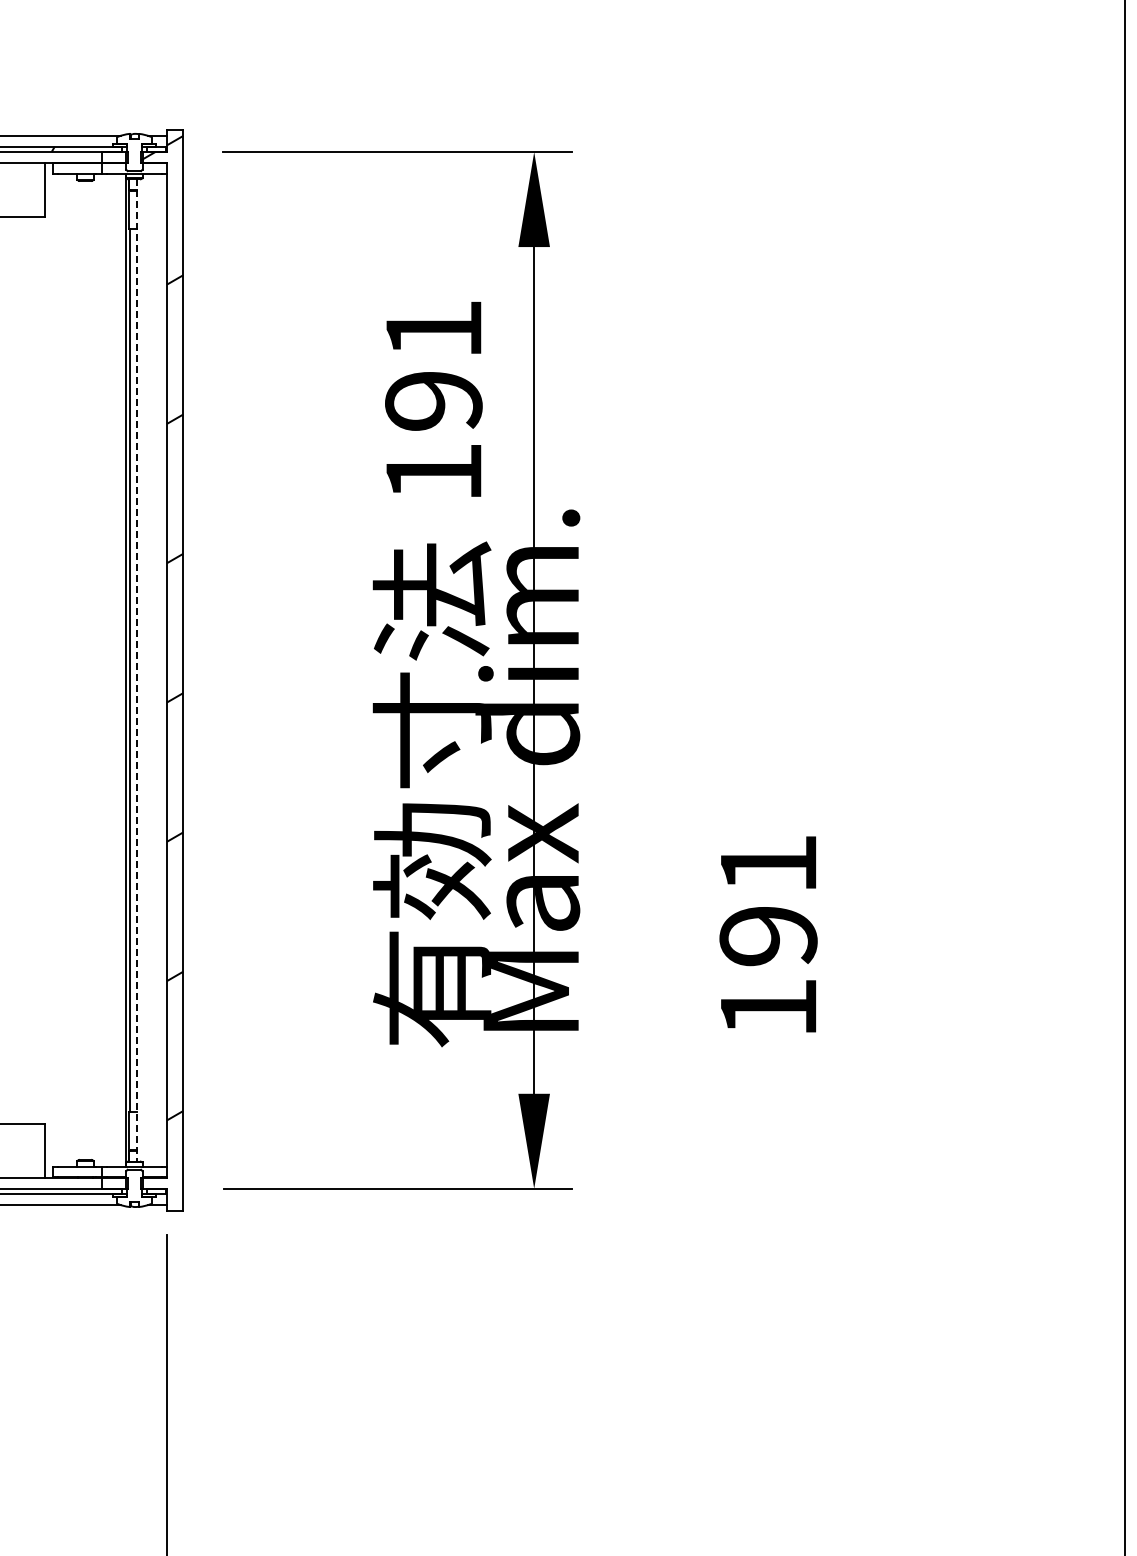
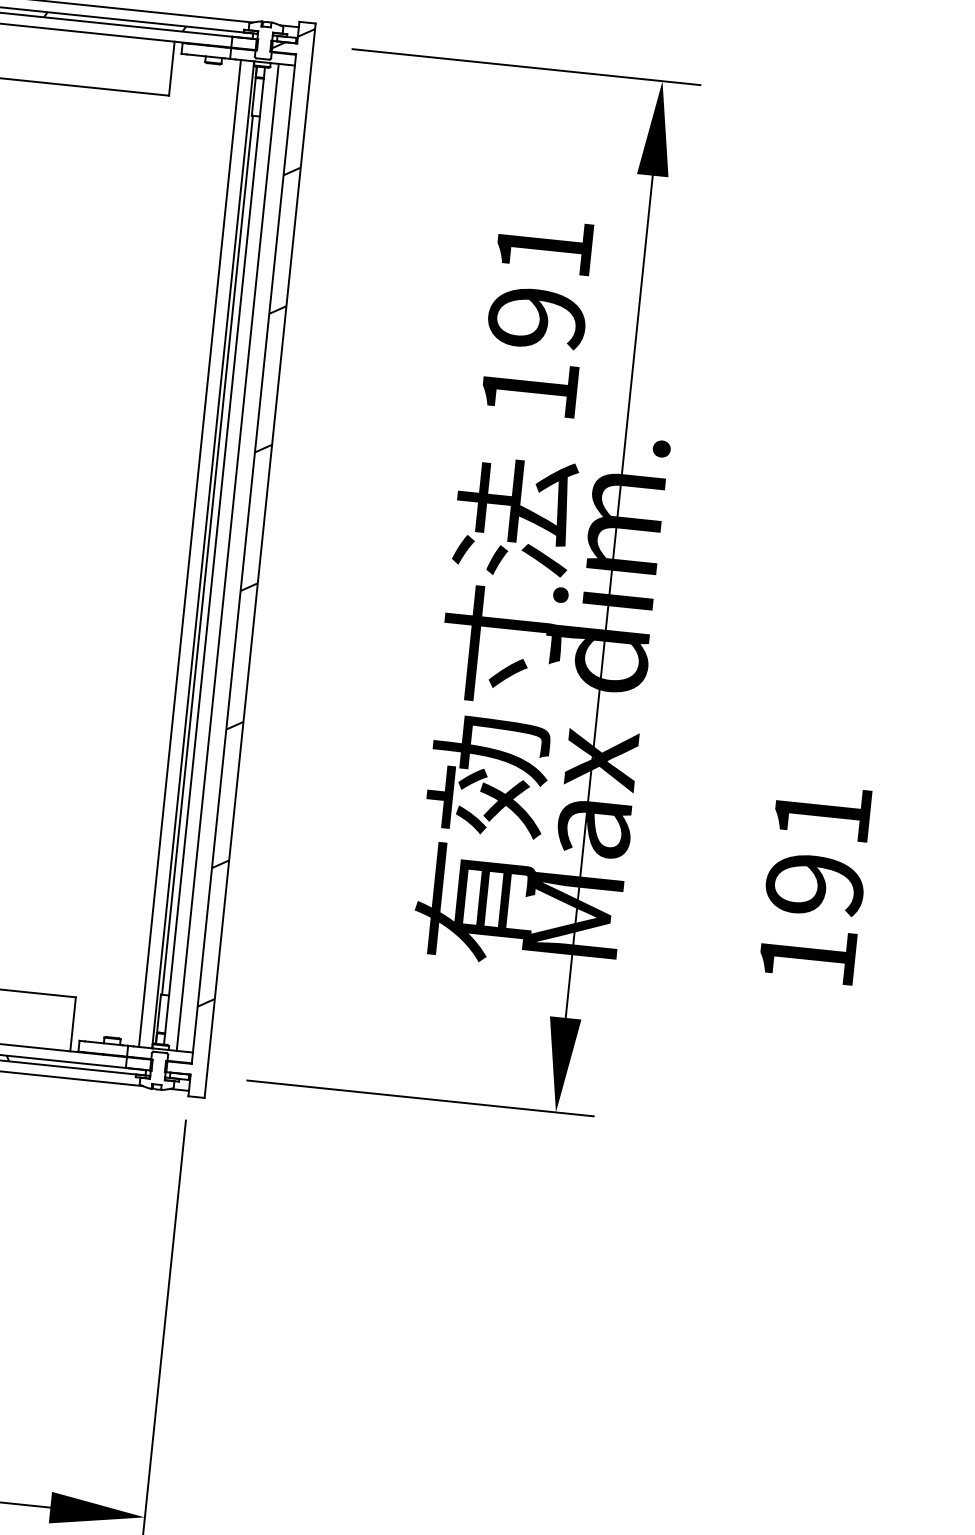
line: (112, 670) -> (189, 553), added
line: (137, 670) -> (214, 556), dashed -> solid
line: (150, 670) -> (227, 557), added

